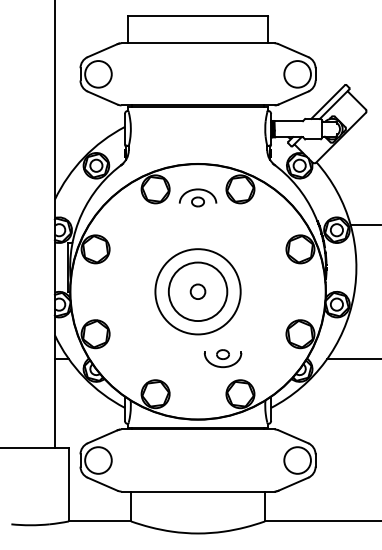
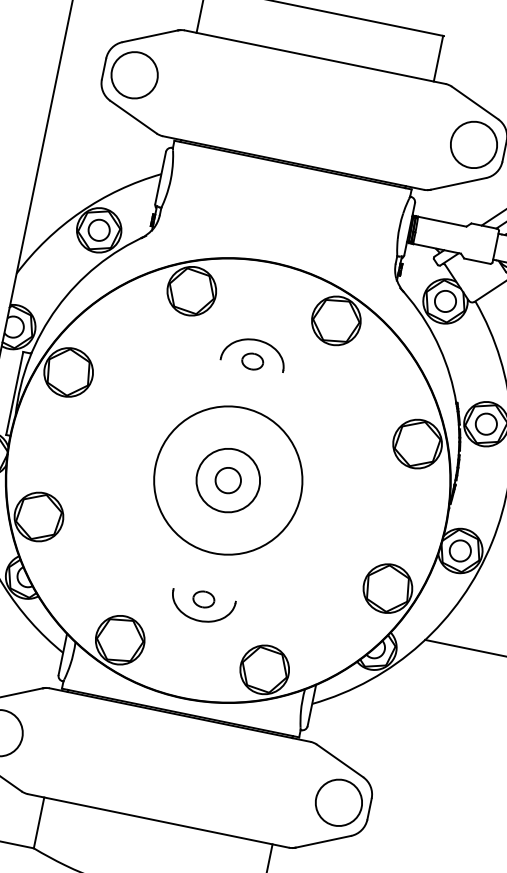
part: (197, 197) -> (253, 353), moved
circle: (197, 291) -> (227, 479), size x0.62
part: (222, 358) -> (201, 605), moved

